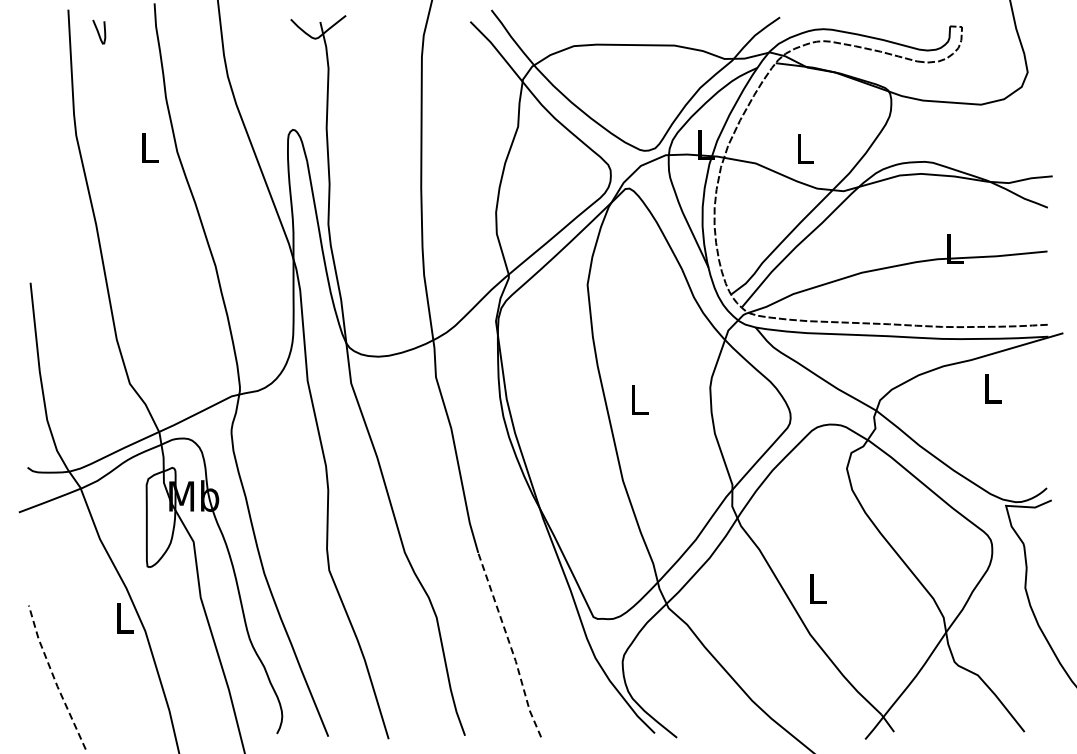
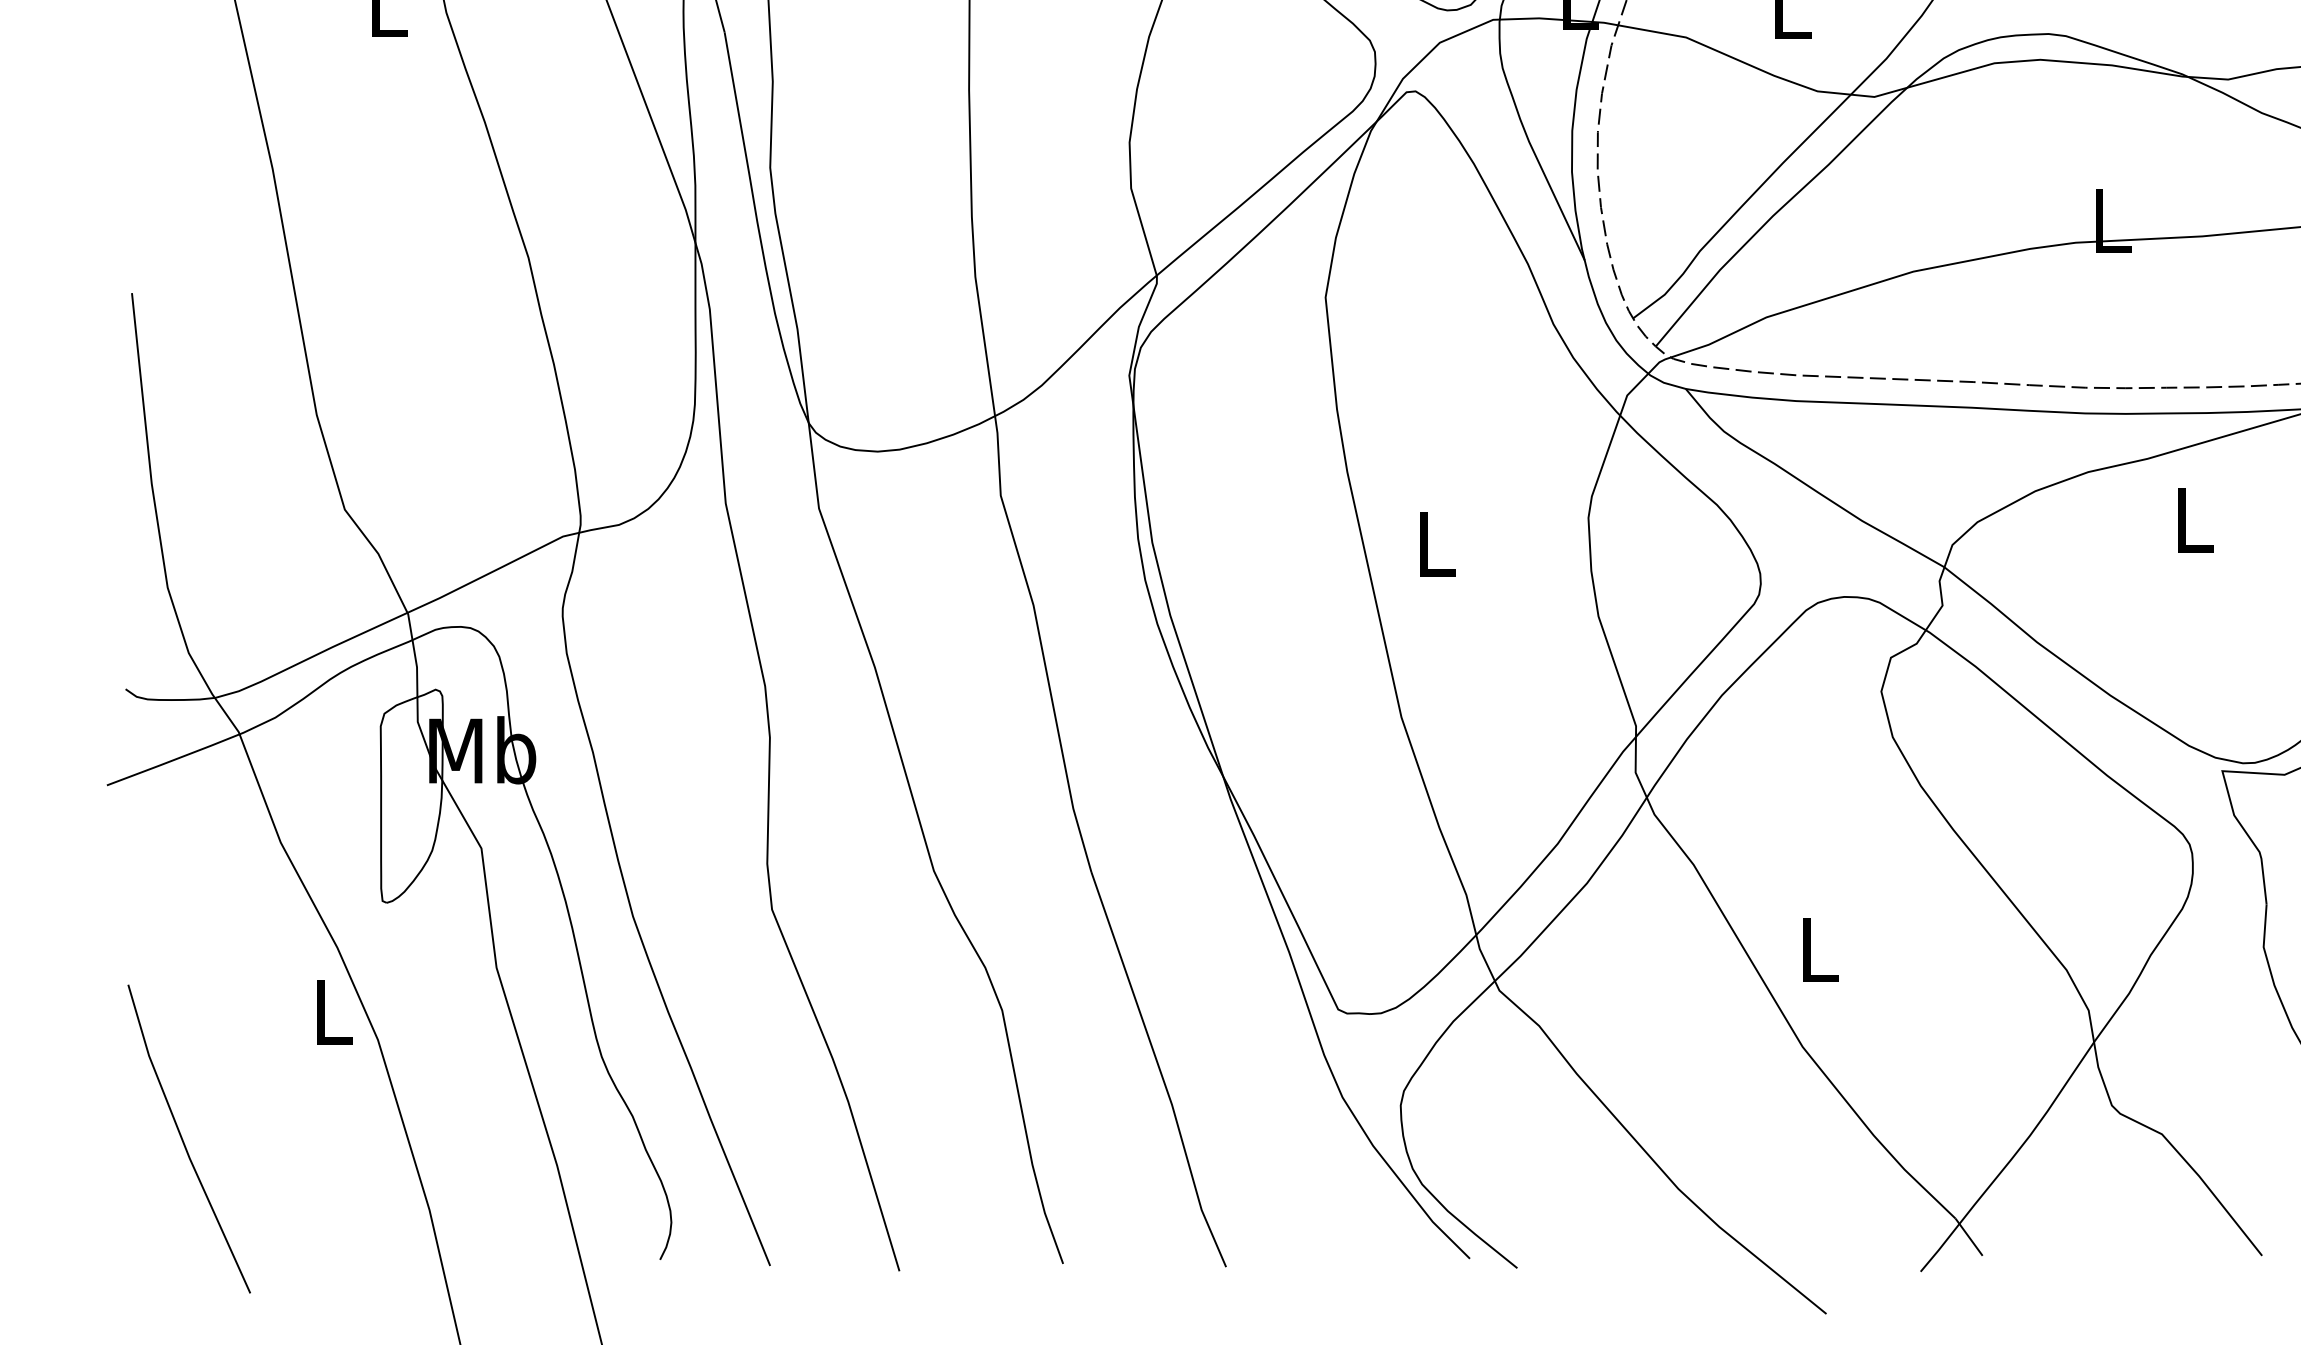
line: (510, 646) -> (1160, 1072), dashed -> solid
line: (54, 678) -> (183, 1141), dashed -> solid

